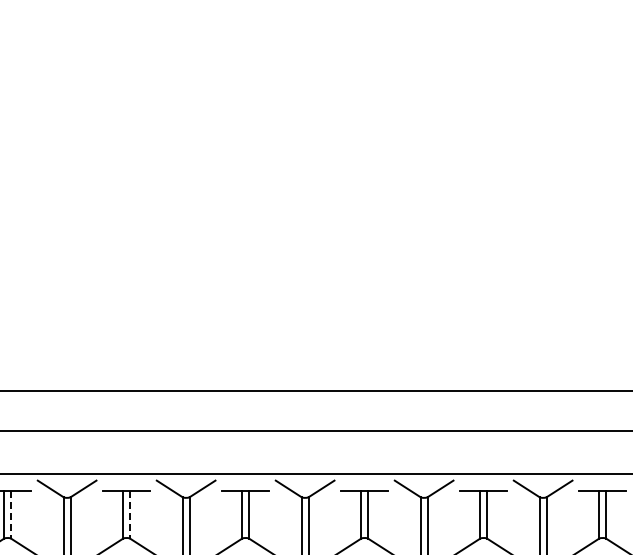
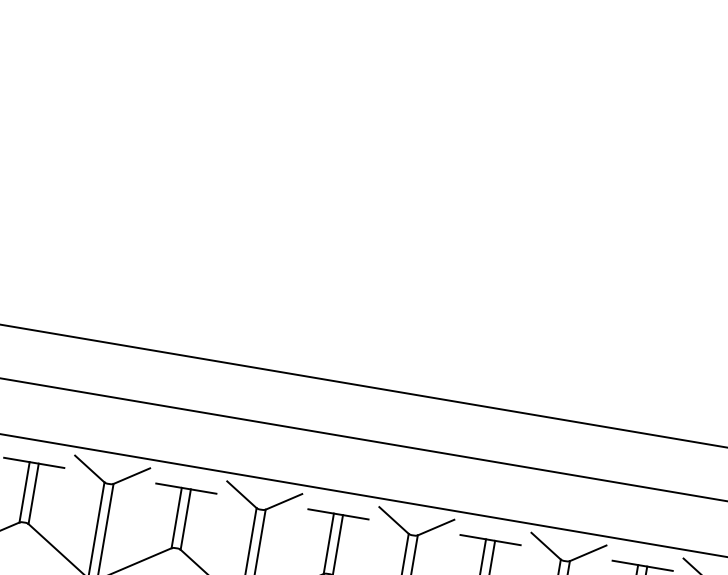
line: (11, 515) -> (33, 494), dashed -> solid
line: (130, 515) -> (186, 520), dashed -> solid

